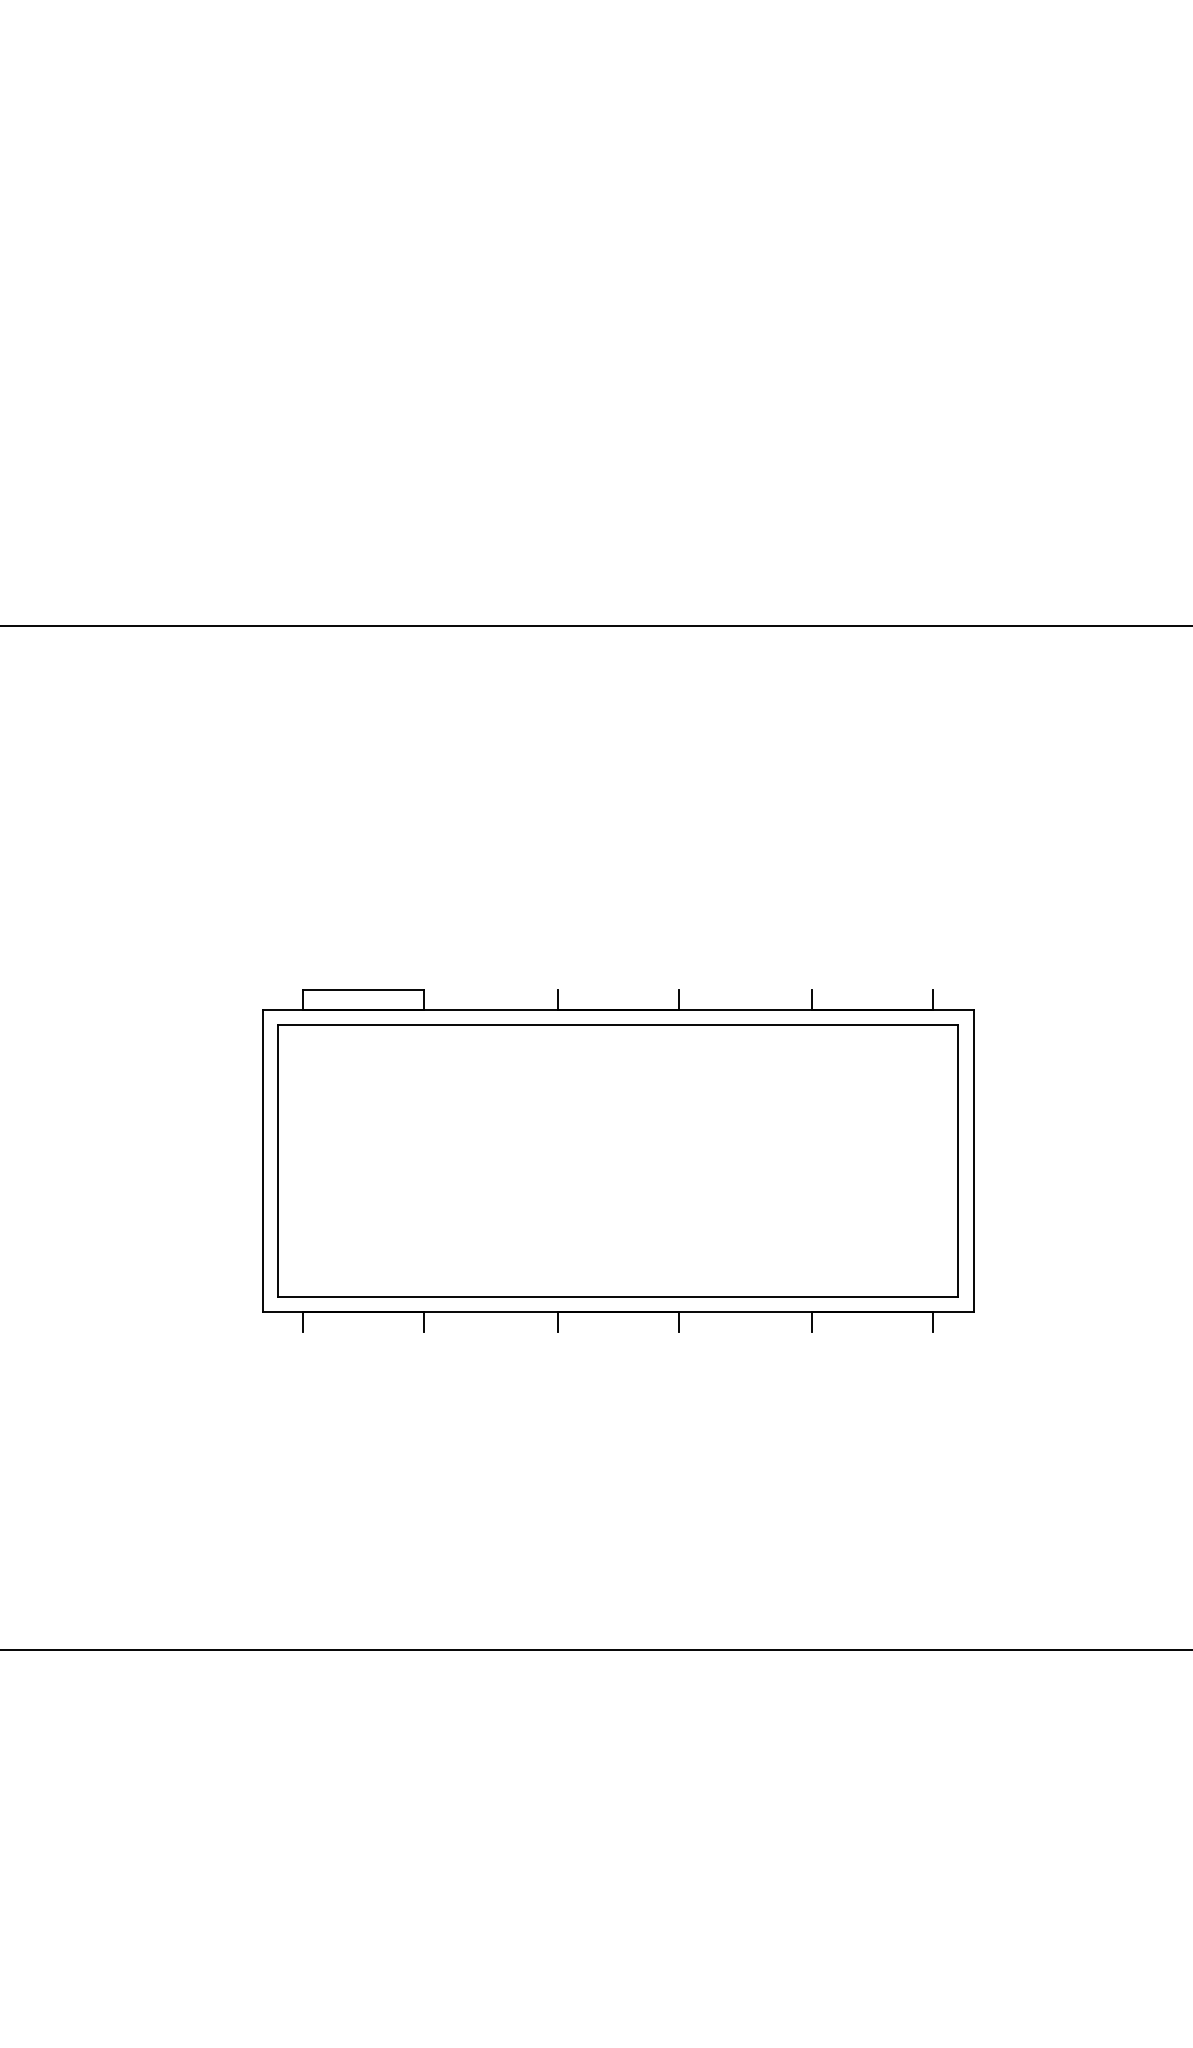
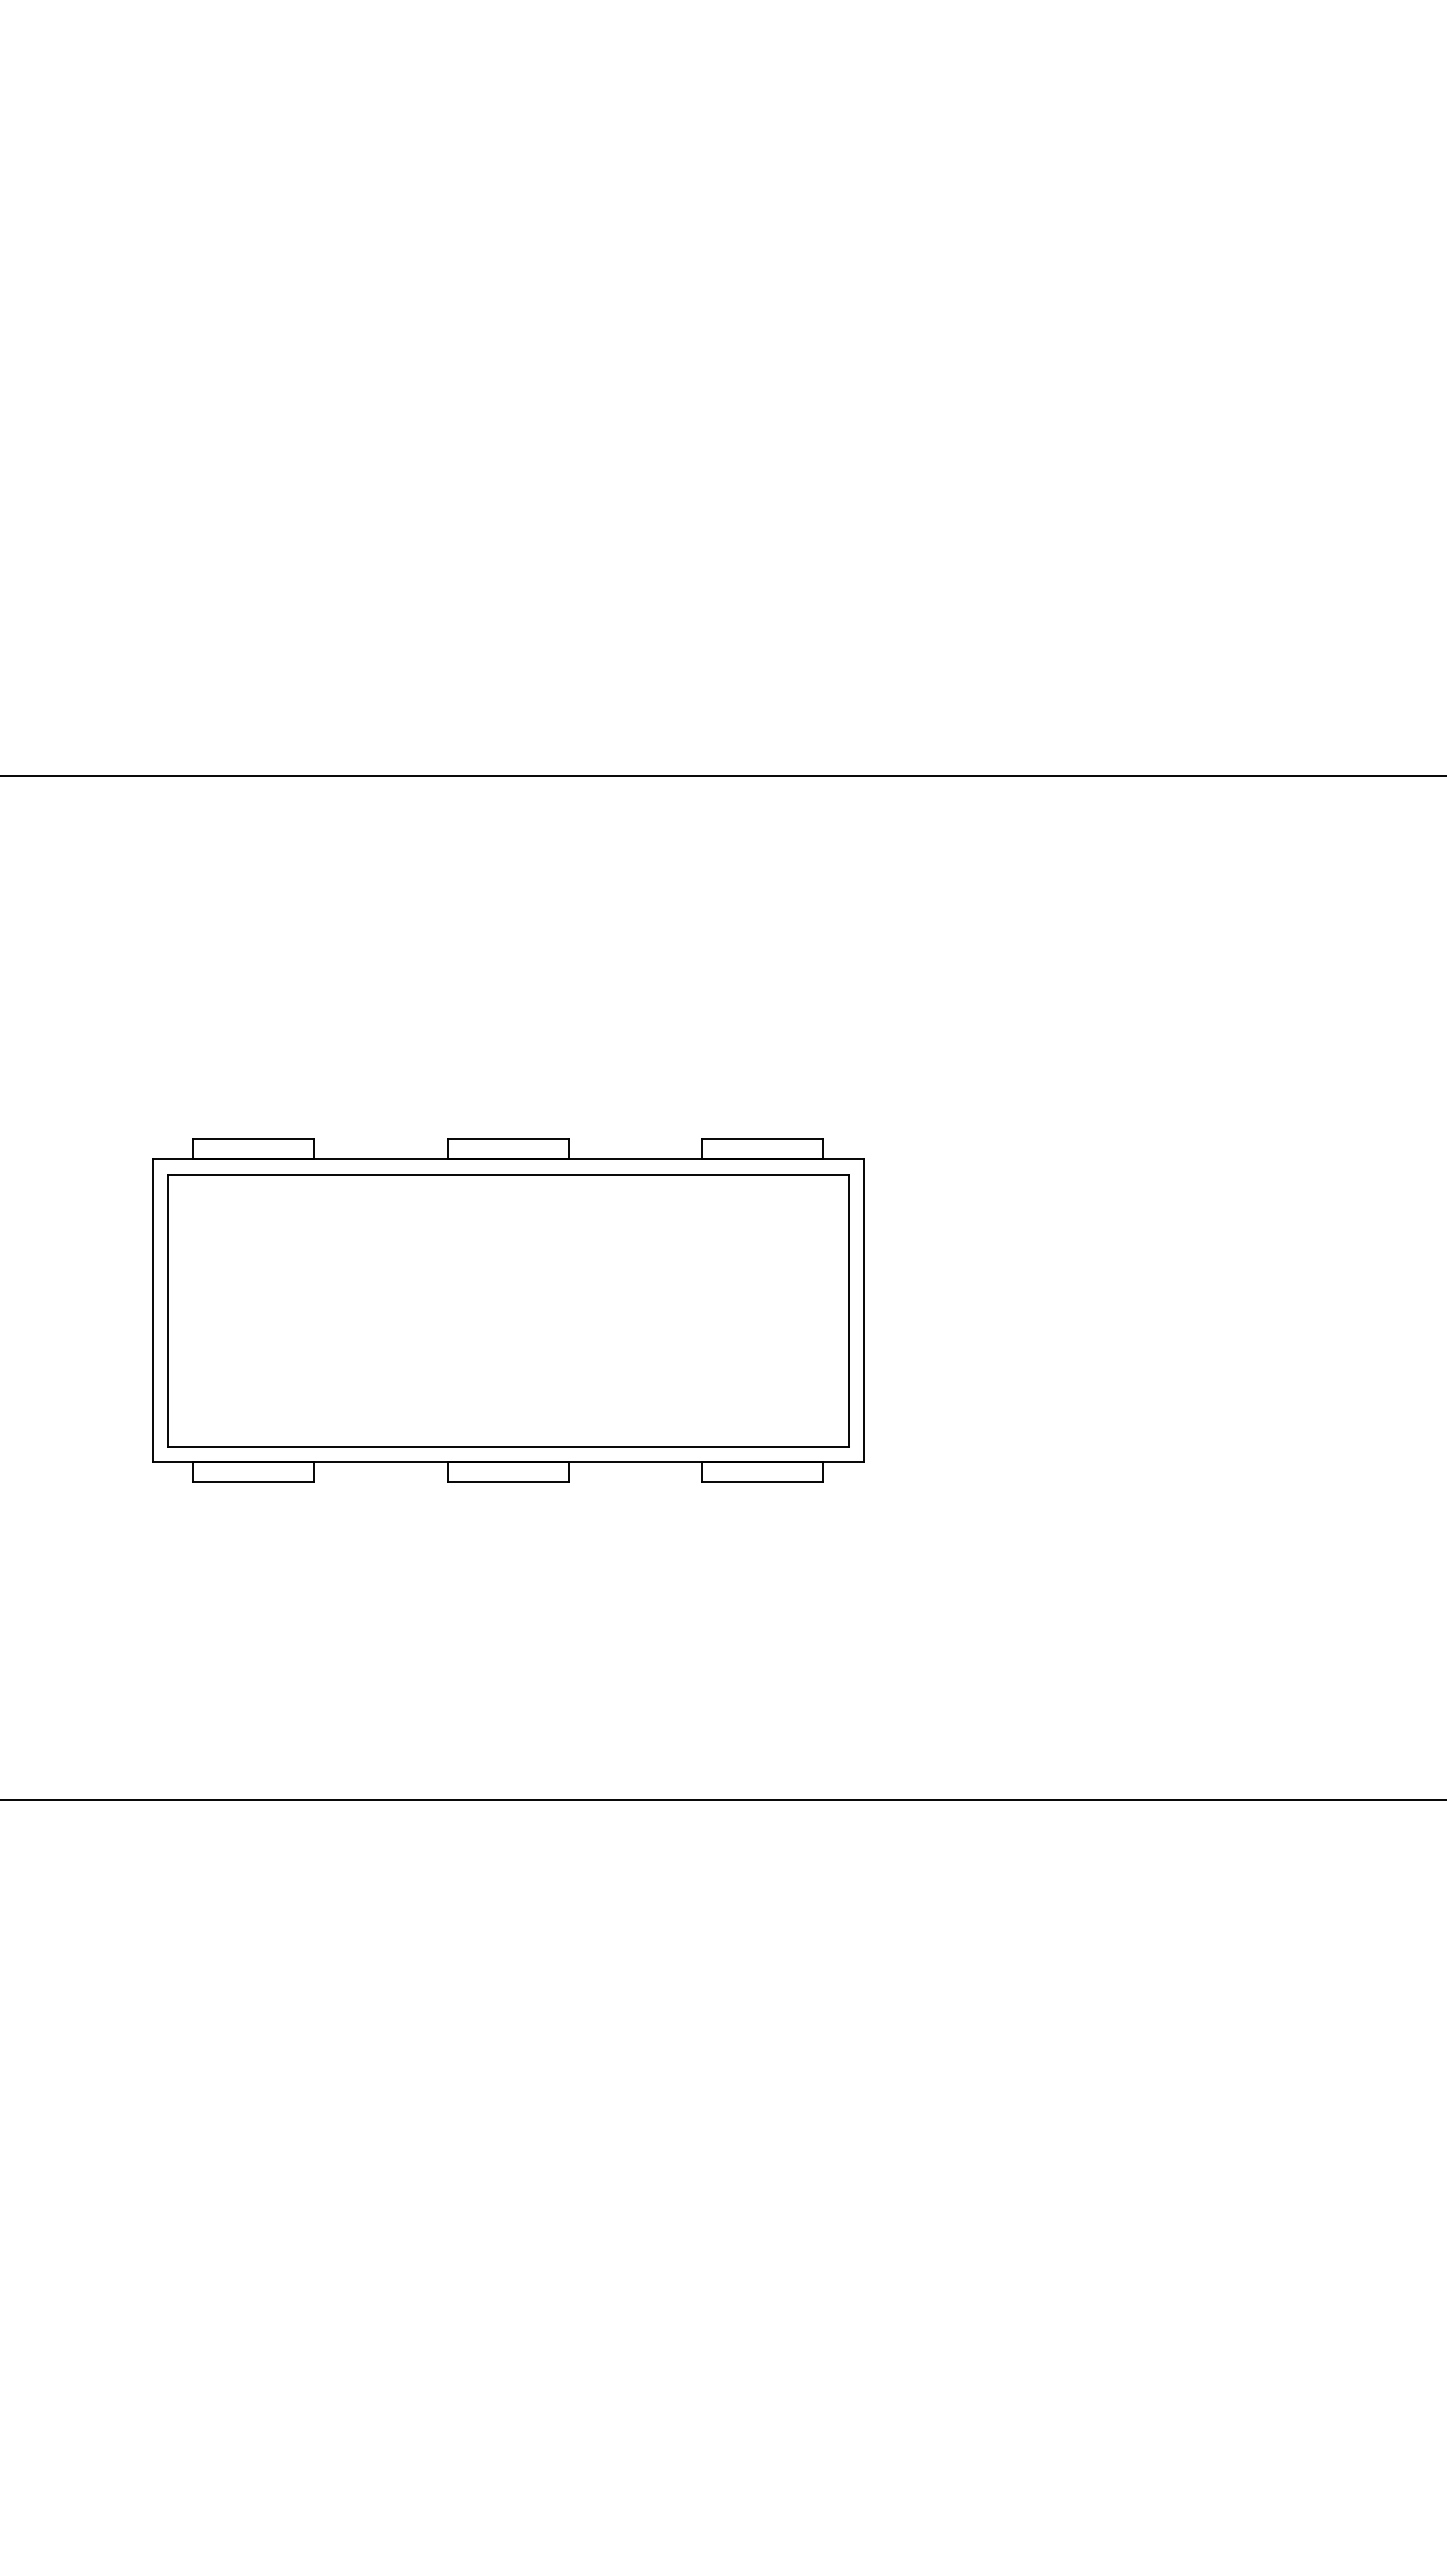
line: (617, 989) -> (507, 1139), added
line: (872, 989) -> (762, 1139), added
line: (363, 1332) -> (253, 1482), added
line: (617, 1332) -> (507, 1482), added
line: (872, 1332) -> (762, 1482), added

